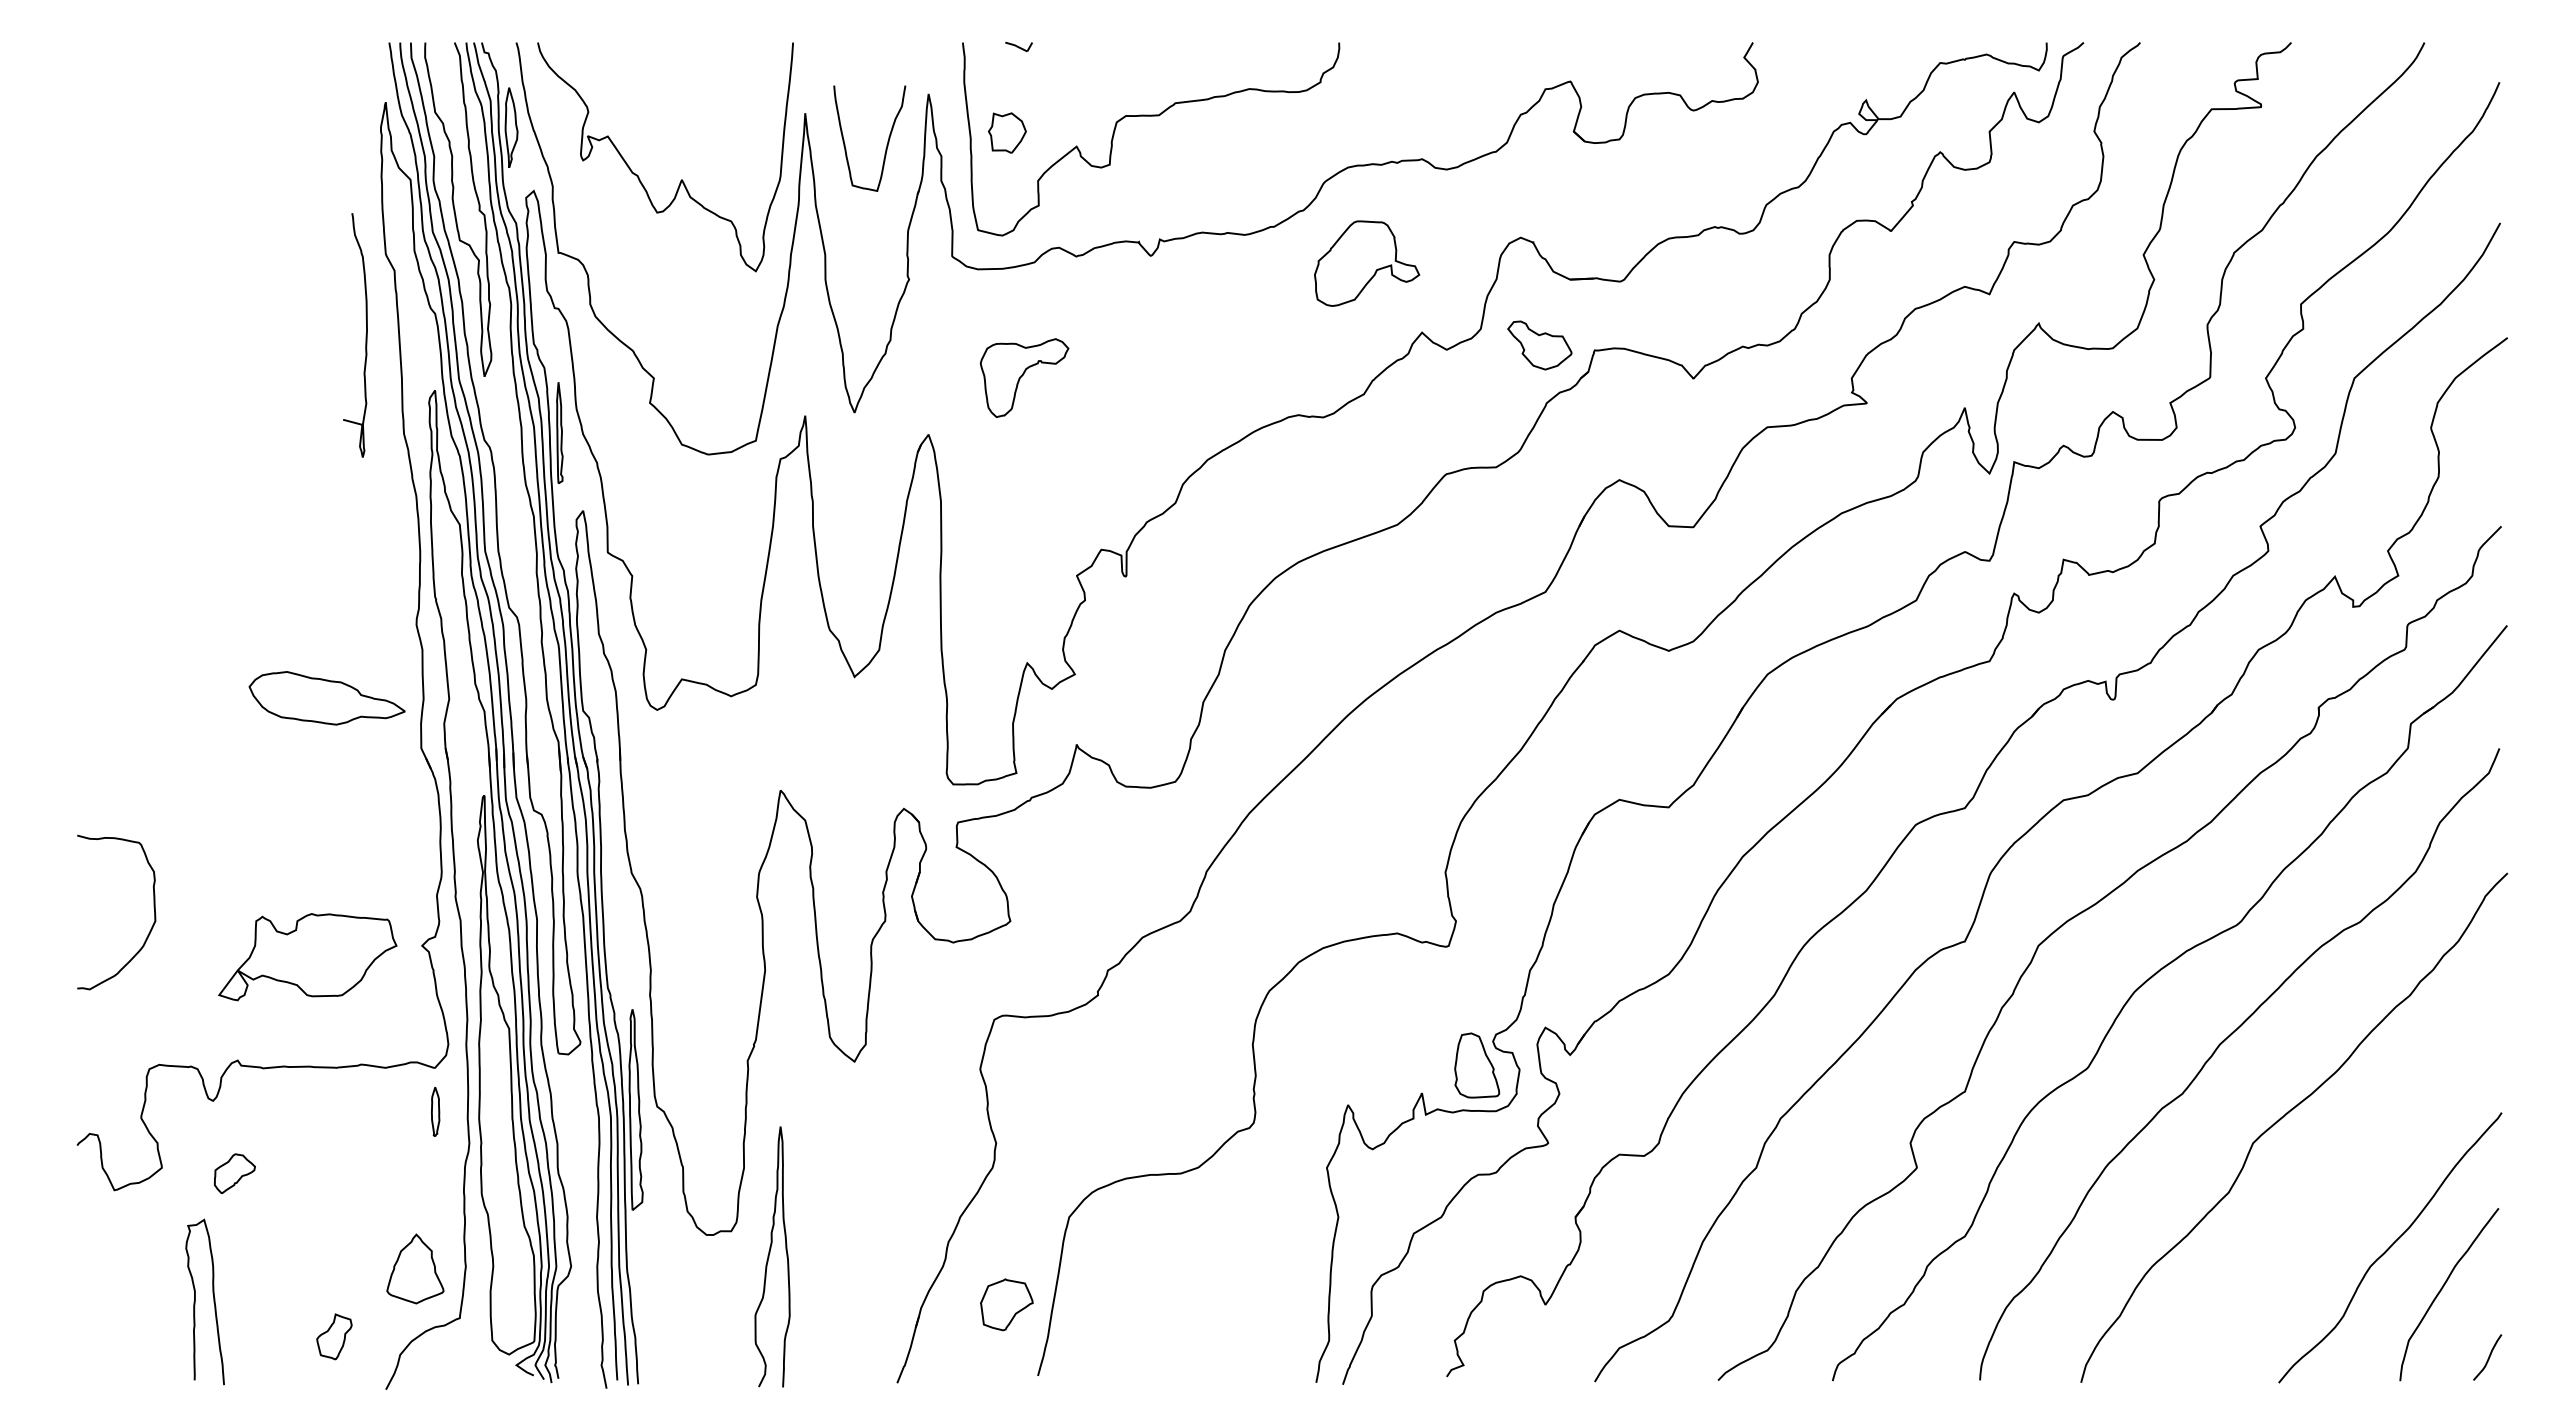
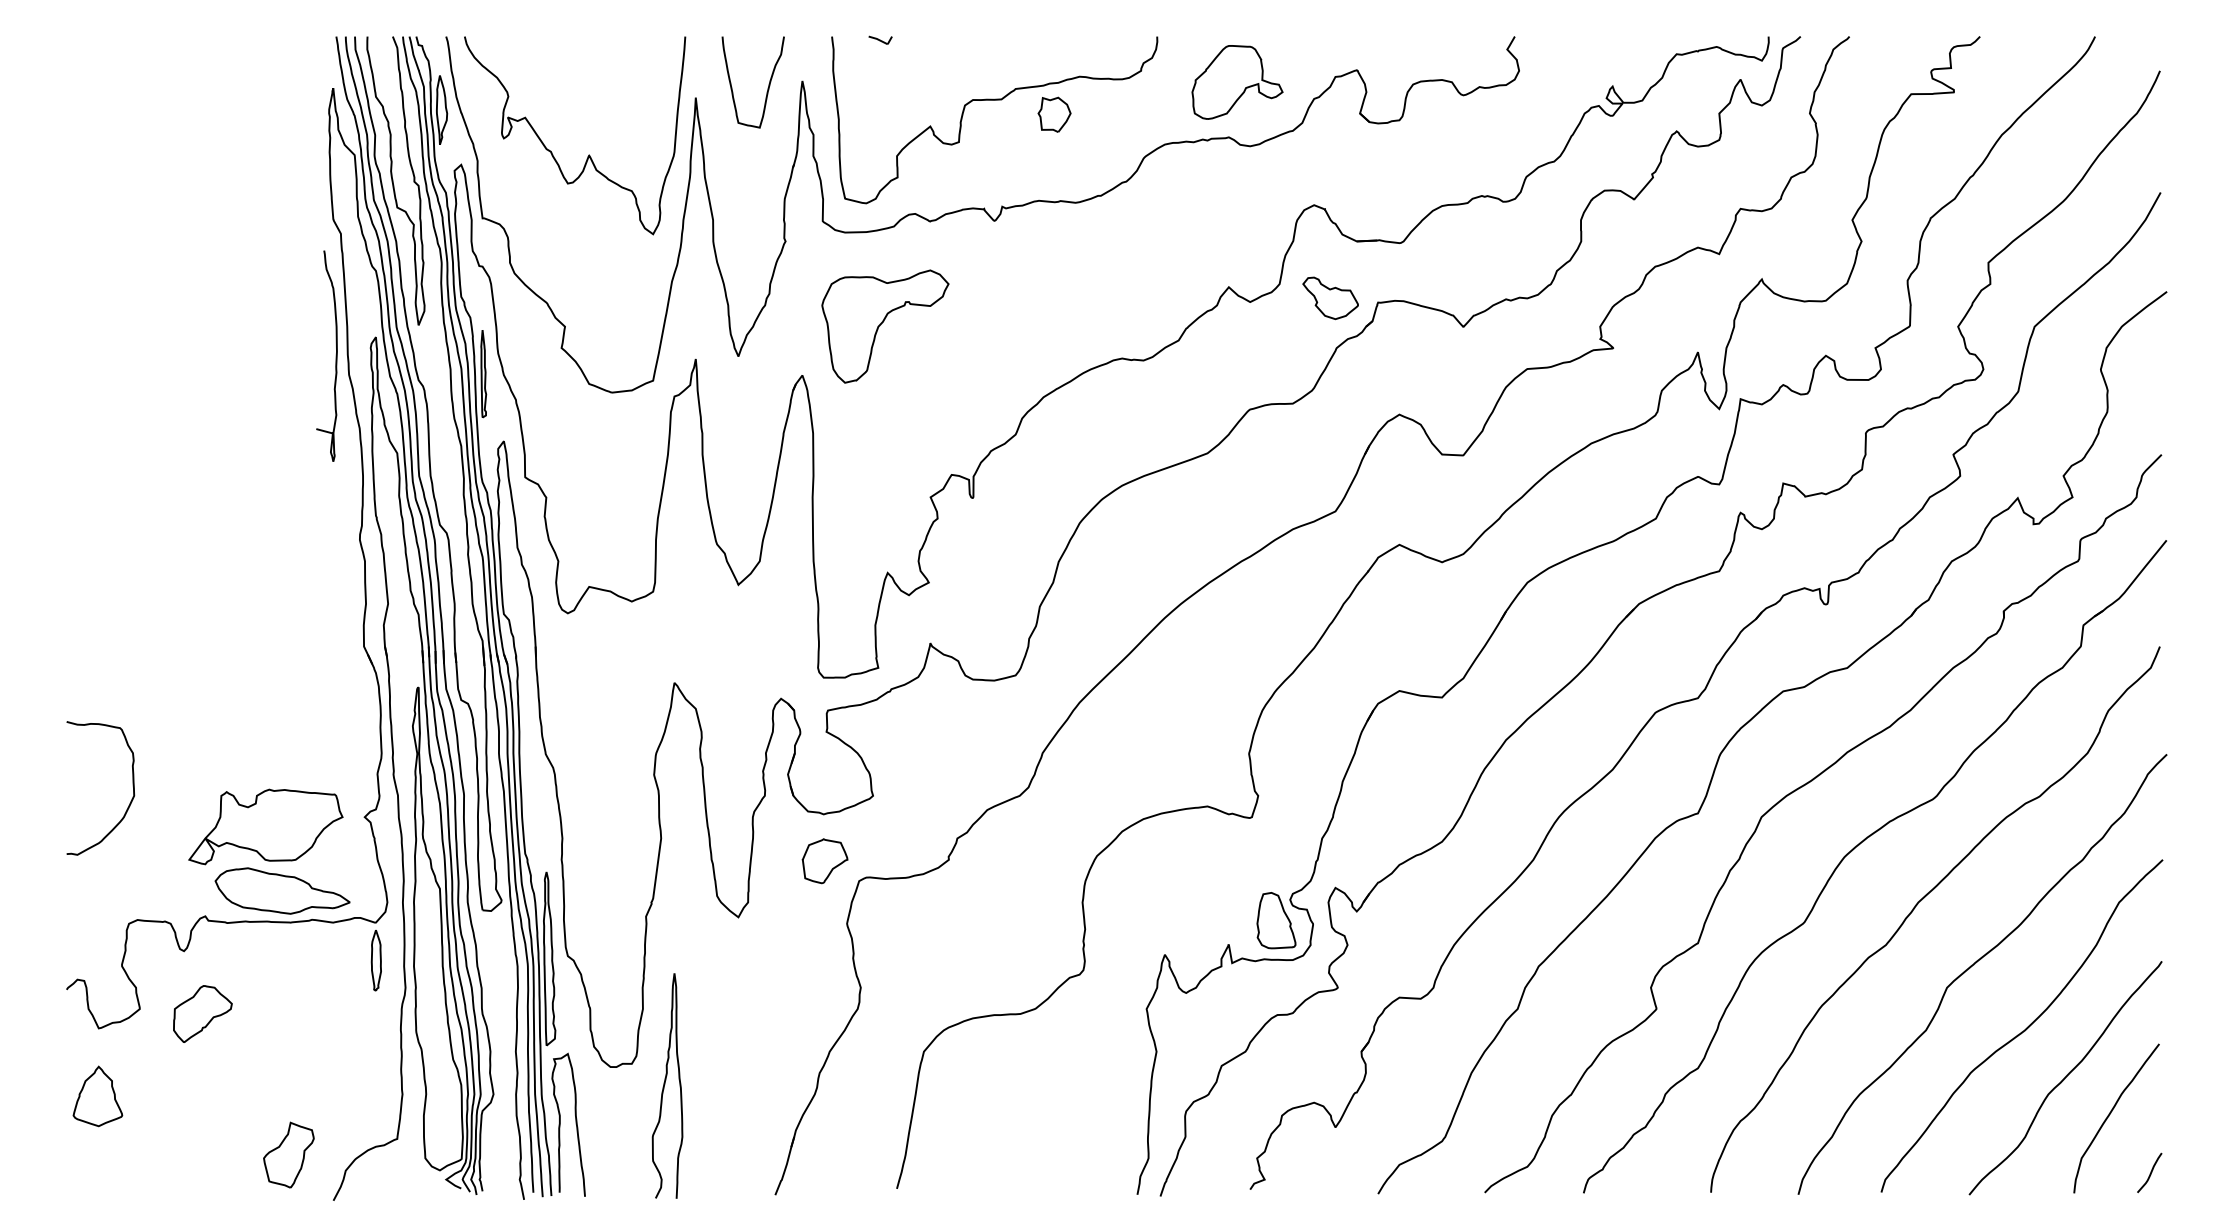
part: (1006, 132) -> (1053, 114), moved
curve: (886, 144) -> (767, 87), moved
part: (1367, 263) -> (1237, 82), moved
curve: (365, 335) -> (335, 356), moved
part: (1024, 377) -> (885, 326), size x1.67
part: (326, 698) -> (282, 891), moved
part: (435, 1111) -> (376, 960), size x1.43
part: (234, 1173) -> (202, 1013), size x1.67
curve: (2342, 1191) -> (2024, 1029), added
part: (415, 1268) -> (97, 1096), moved
curve: (195, 1301) -> (560, 1124), moved
part: (1006, 1304) -> (824, 860), moved
part: (334, 1336) -> (288, 1154), size x1.67

